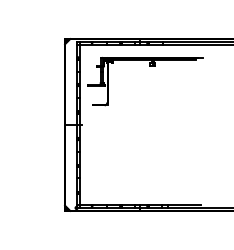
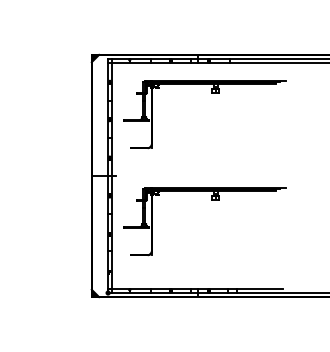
part: (149, 142) -> (211, 200), added

